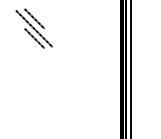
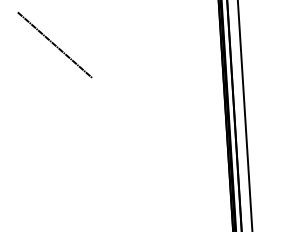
line: (34, 18) -> (54, 25), removed
line: (34, 38) -> (56, 63), removed

